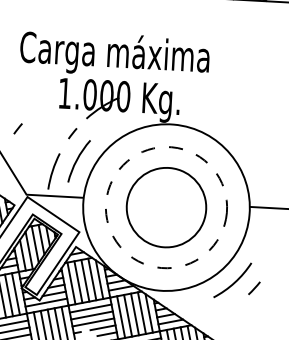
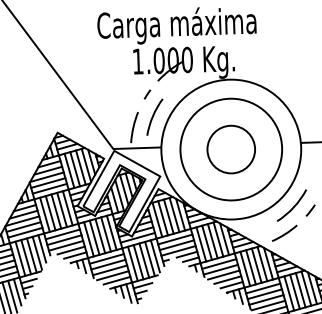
arc: (18, 128) -> (101, 94), removed
circle: (166, 207) -> (231, 149), dashed -> solid
circle: (166, 207) -> (231, 149), size x0.71
line: (222, 311) -> (285, 232), added

